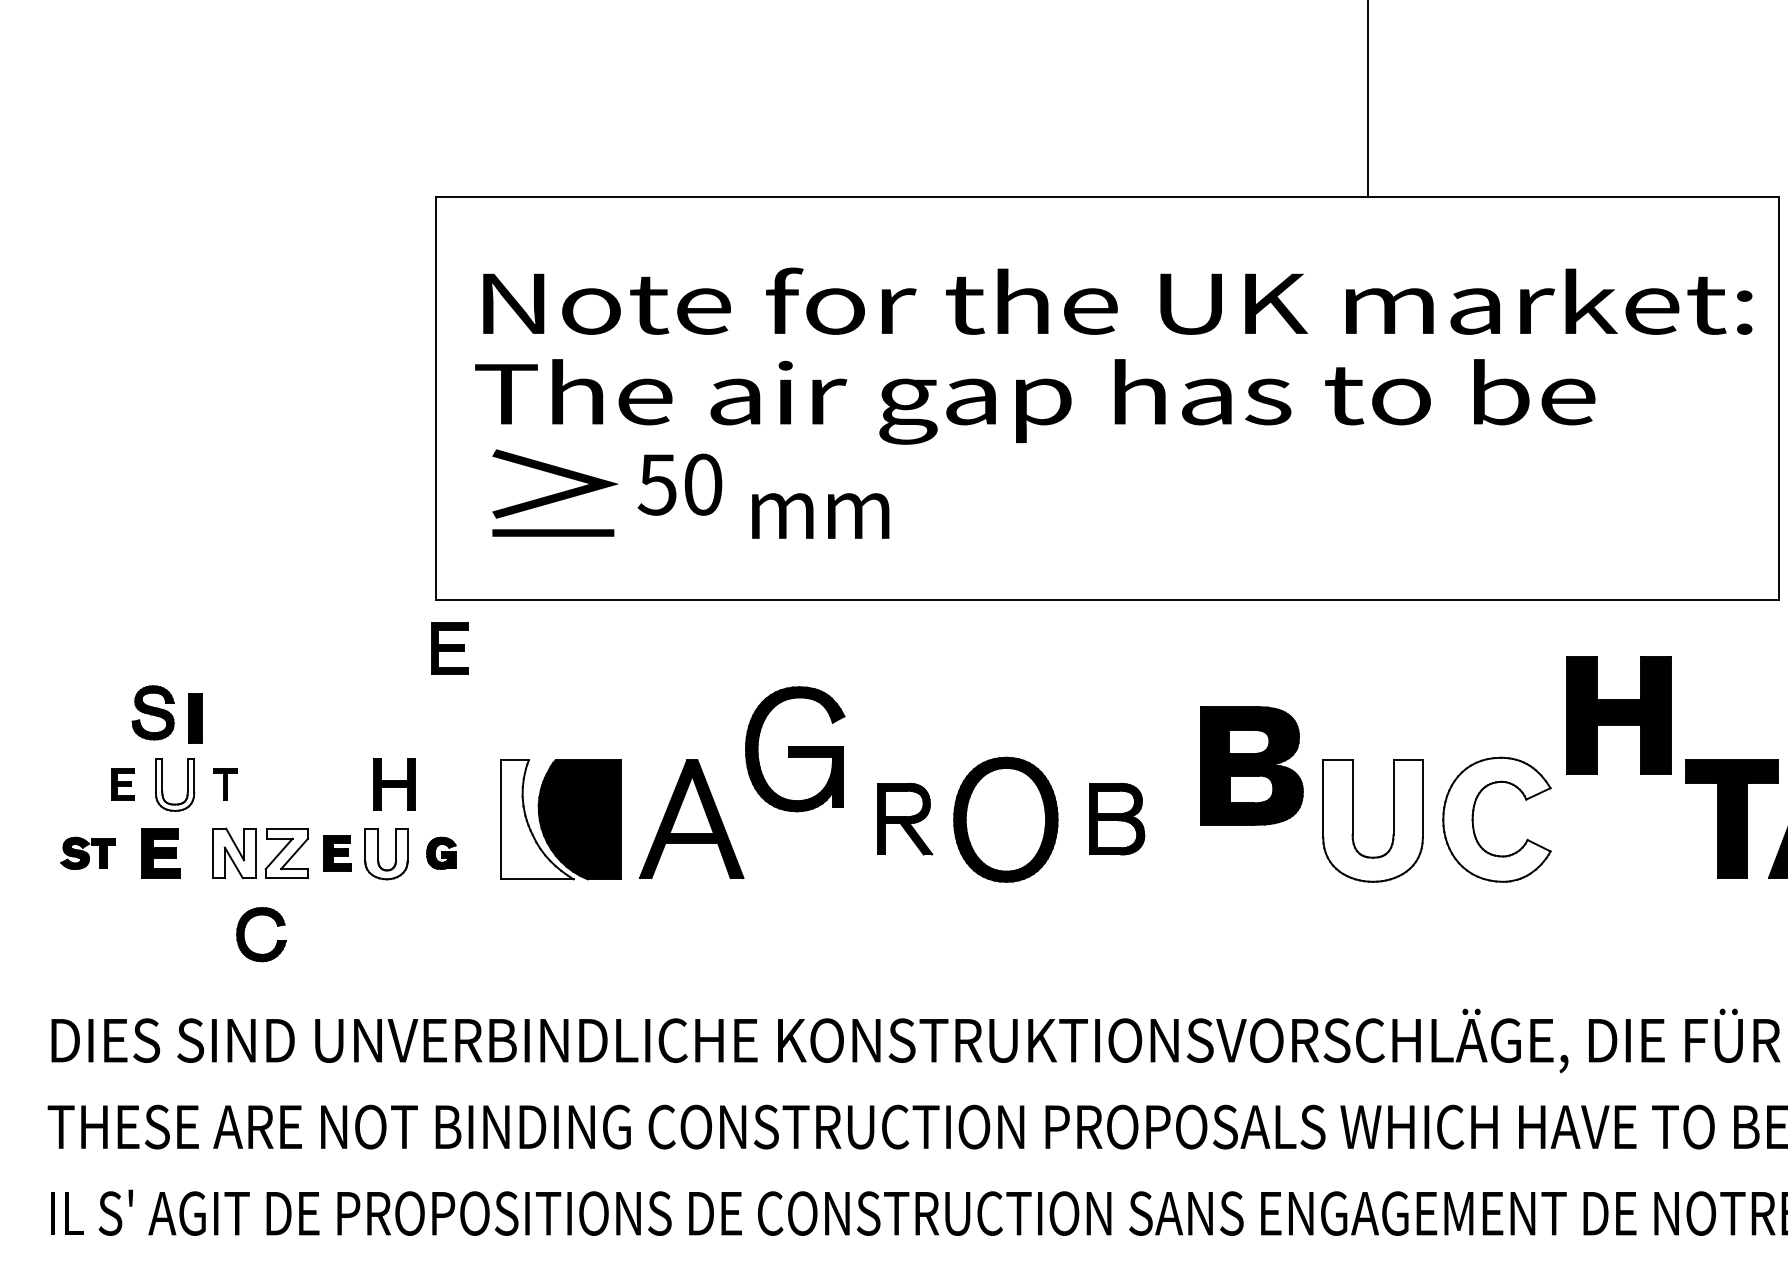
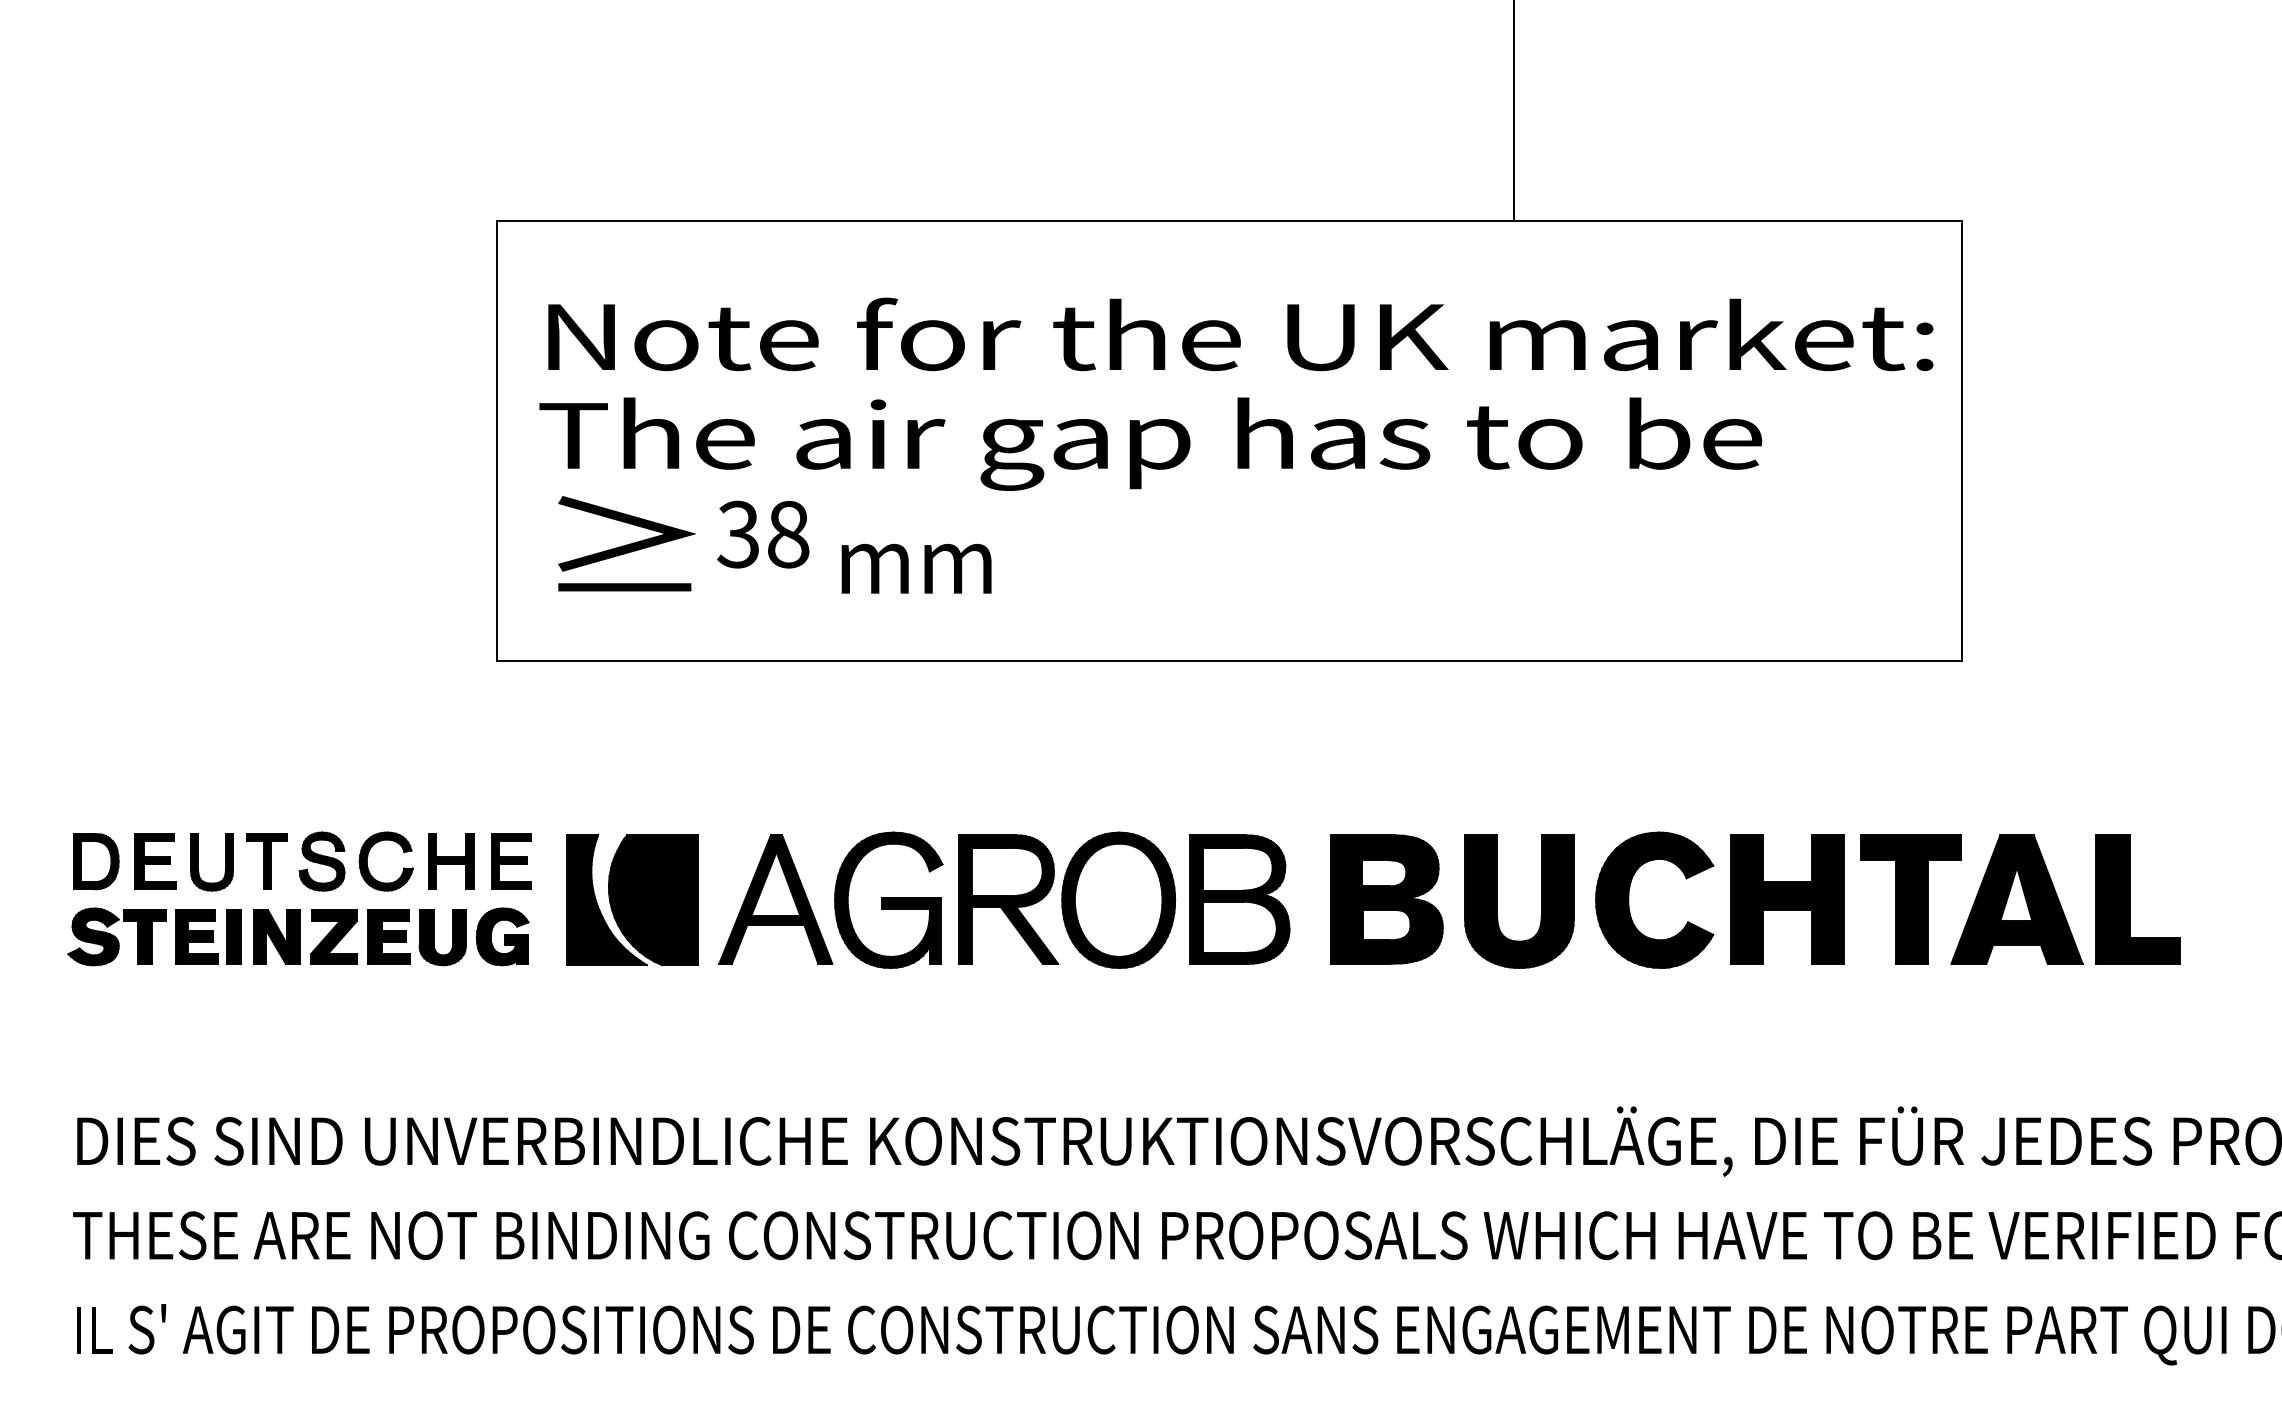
text: (680, 484) -> (763, 534), 50 -> 38
part: (449, 648) -> (511, 861), moved
part: (152, 712) -> (321, 861), moved
part: (1618, 715) -> (1787, 899), moved
part: (194, 718) -> (233, 936), moved
part: (794, 748) -> (888, 899), moved
part: (1251, 765) -> (1386, 899), moved
part: (69, 784) -> (96, 861), added
part: (123, 784) -> (155, 861), size x1.67
fill: (174, 784) -> (211, 861), added
part: (225, 784) -> (266, 861), size x1.67
fill: (536, 819) -> (606, 900), added
part: (904, 819) -> (1008, 899), size x1.67
part: (1116, 819) -> (1239, 899), size x1.67
fill: (1496, 819) -> (1654, 900), added
fill: (1373, 820) -> (1519, 901), added
part: (87, 852) -> (116, 936), size x1.67
fill: (234, 852) -> (276, 936), added
fill: (286, 852) -> (333, 936), added
part: (336, 852) -> (388, 936), size x1.43
part: (441, 852) -> (502, 936), size x1.67
fill: (386, 853) -> (442, 937), added
part: (245, 929) -> (368, 856), moved

